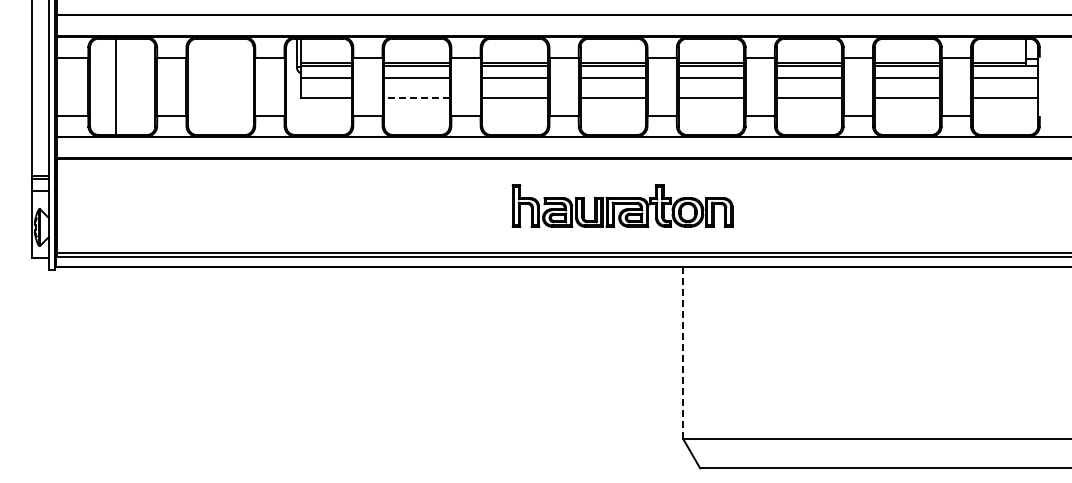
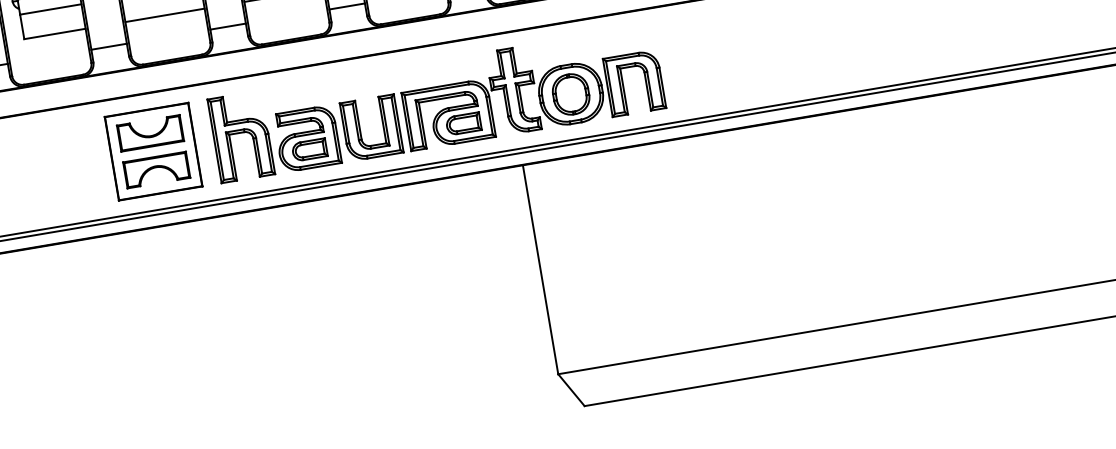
line: (416, 98) -> (164, 15), dashed -> solid
part: (388, 205) -> (152, 151), added
part: (622, 205) -> (436, 103), size x1.67
line: (683, 353) -> (540, 270), dashed -> solid

